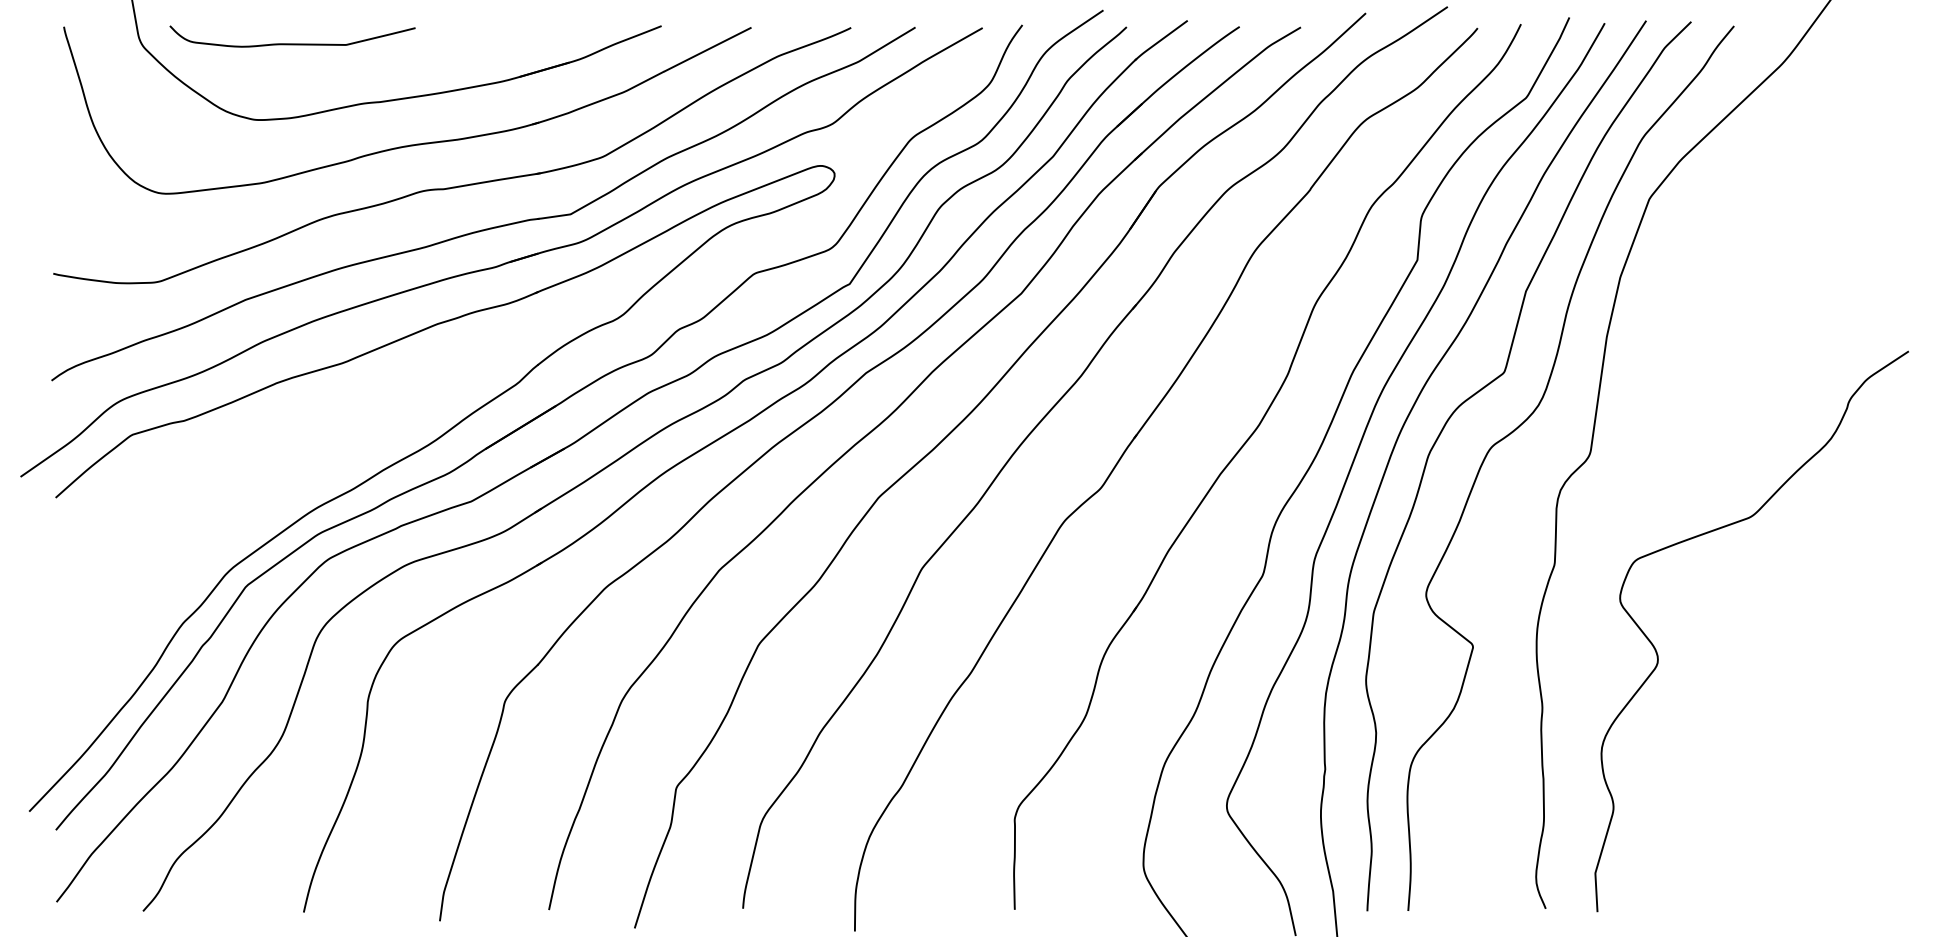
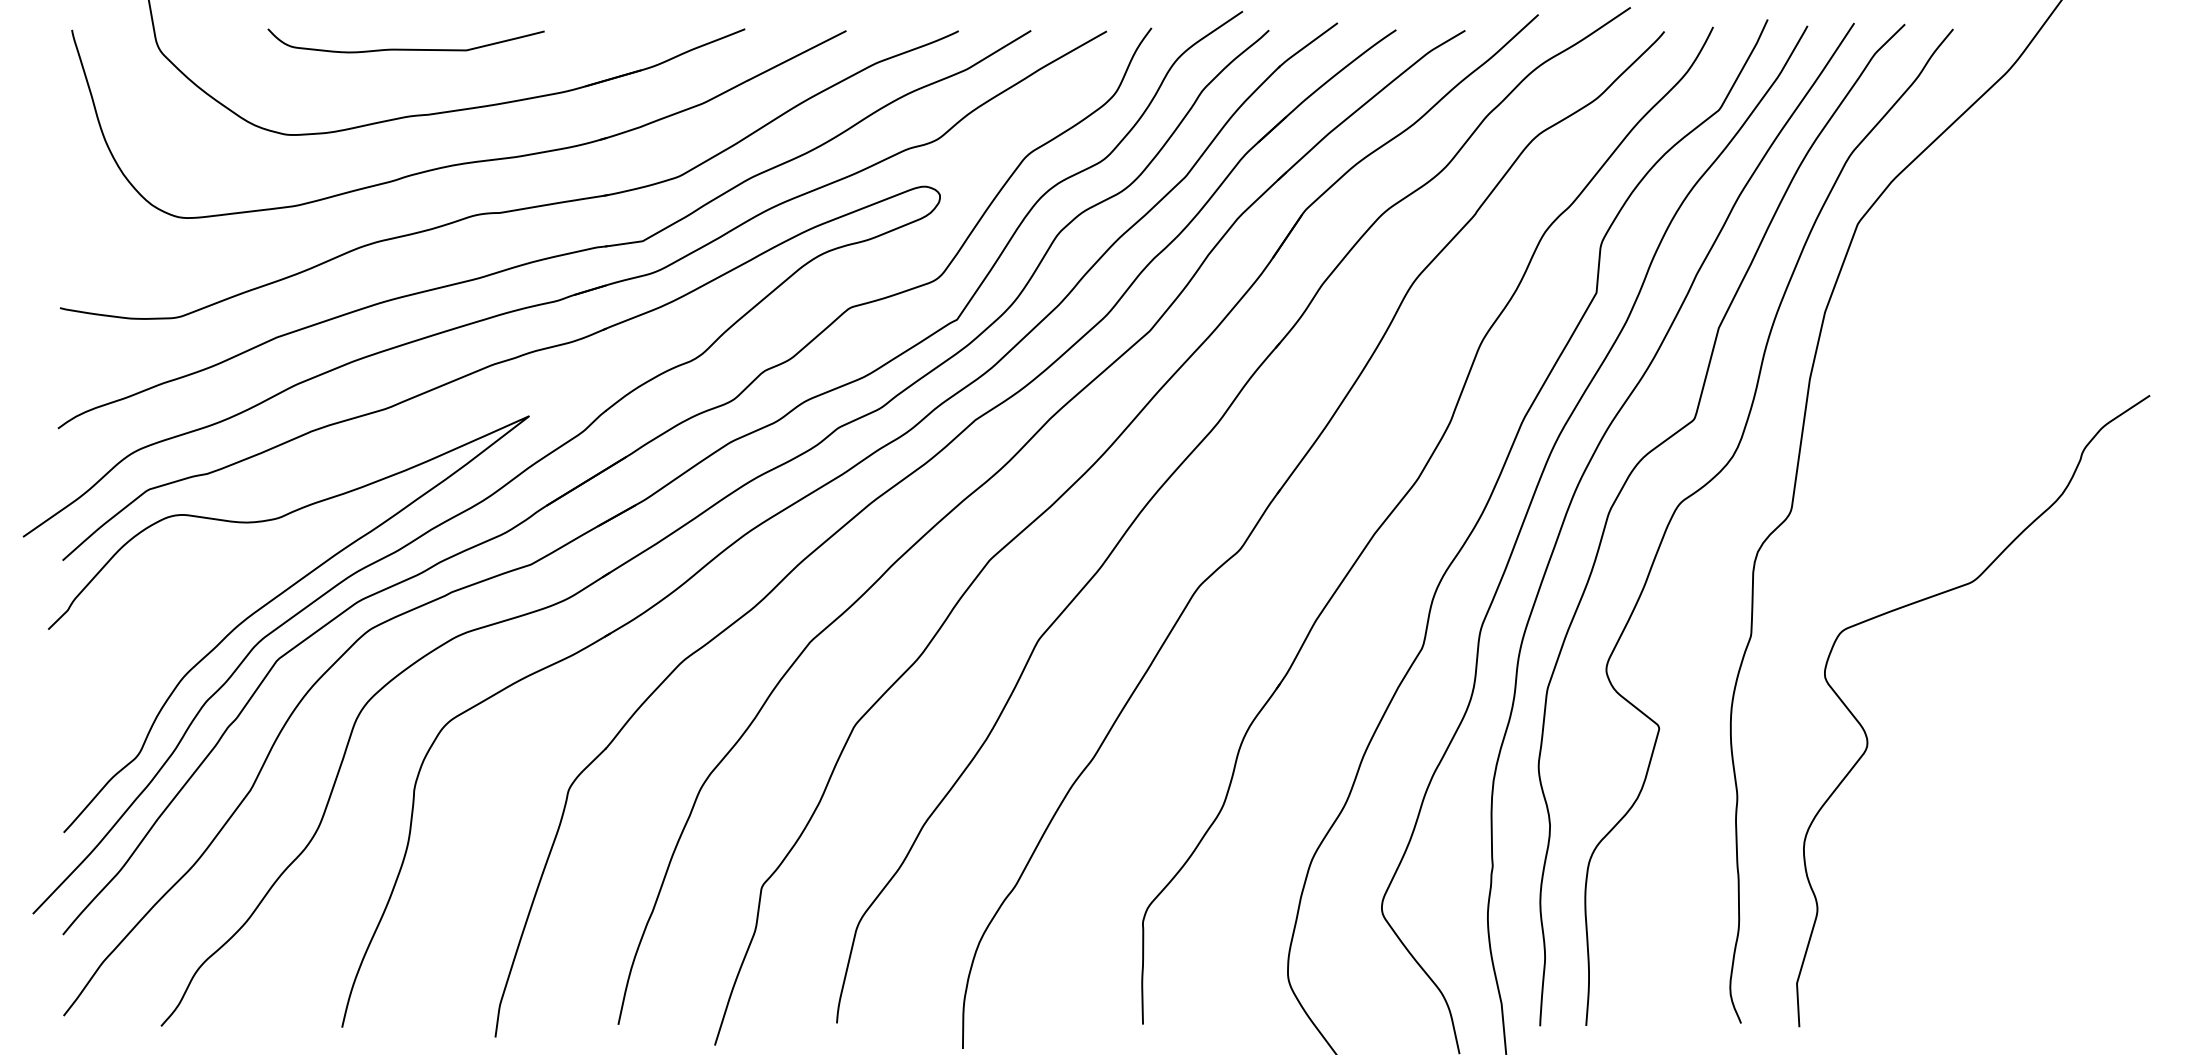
curve: (292, 43) -> (406, 48), moved
curve: (240, 535) -> (270, 602), added

